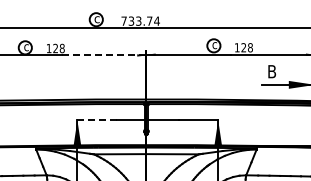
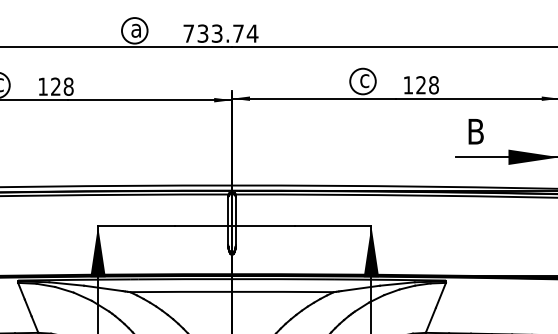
text: (96, 19) -> (135, 30), c -> a
line: (103, 55) -> (148, 100), dashed -> solid
line: (97, 120) -> (137, 226), dashed -> solid

